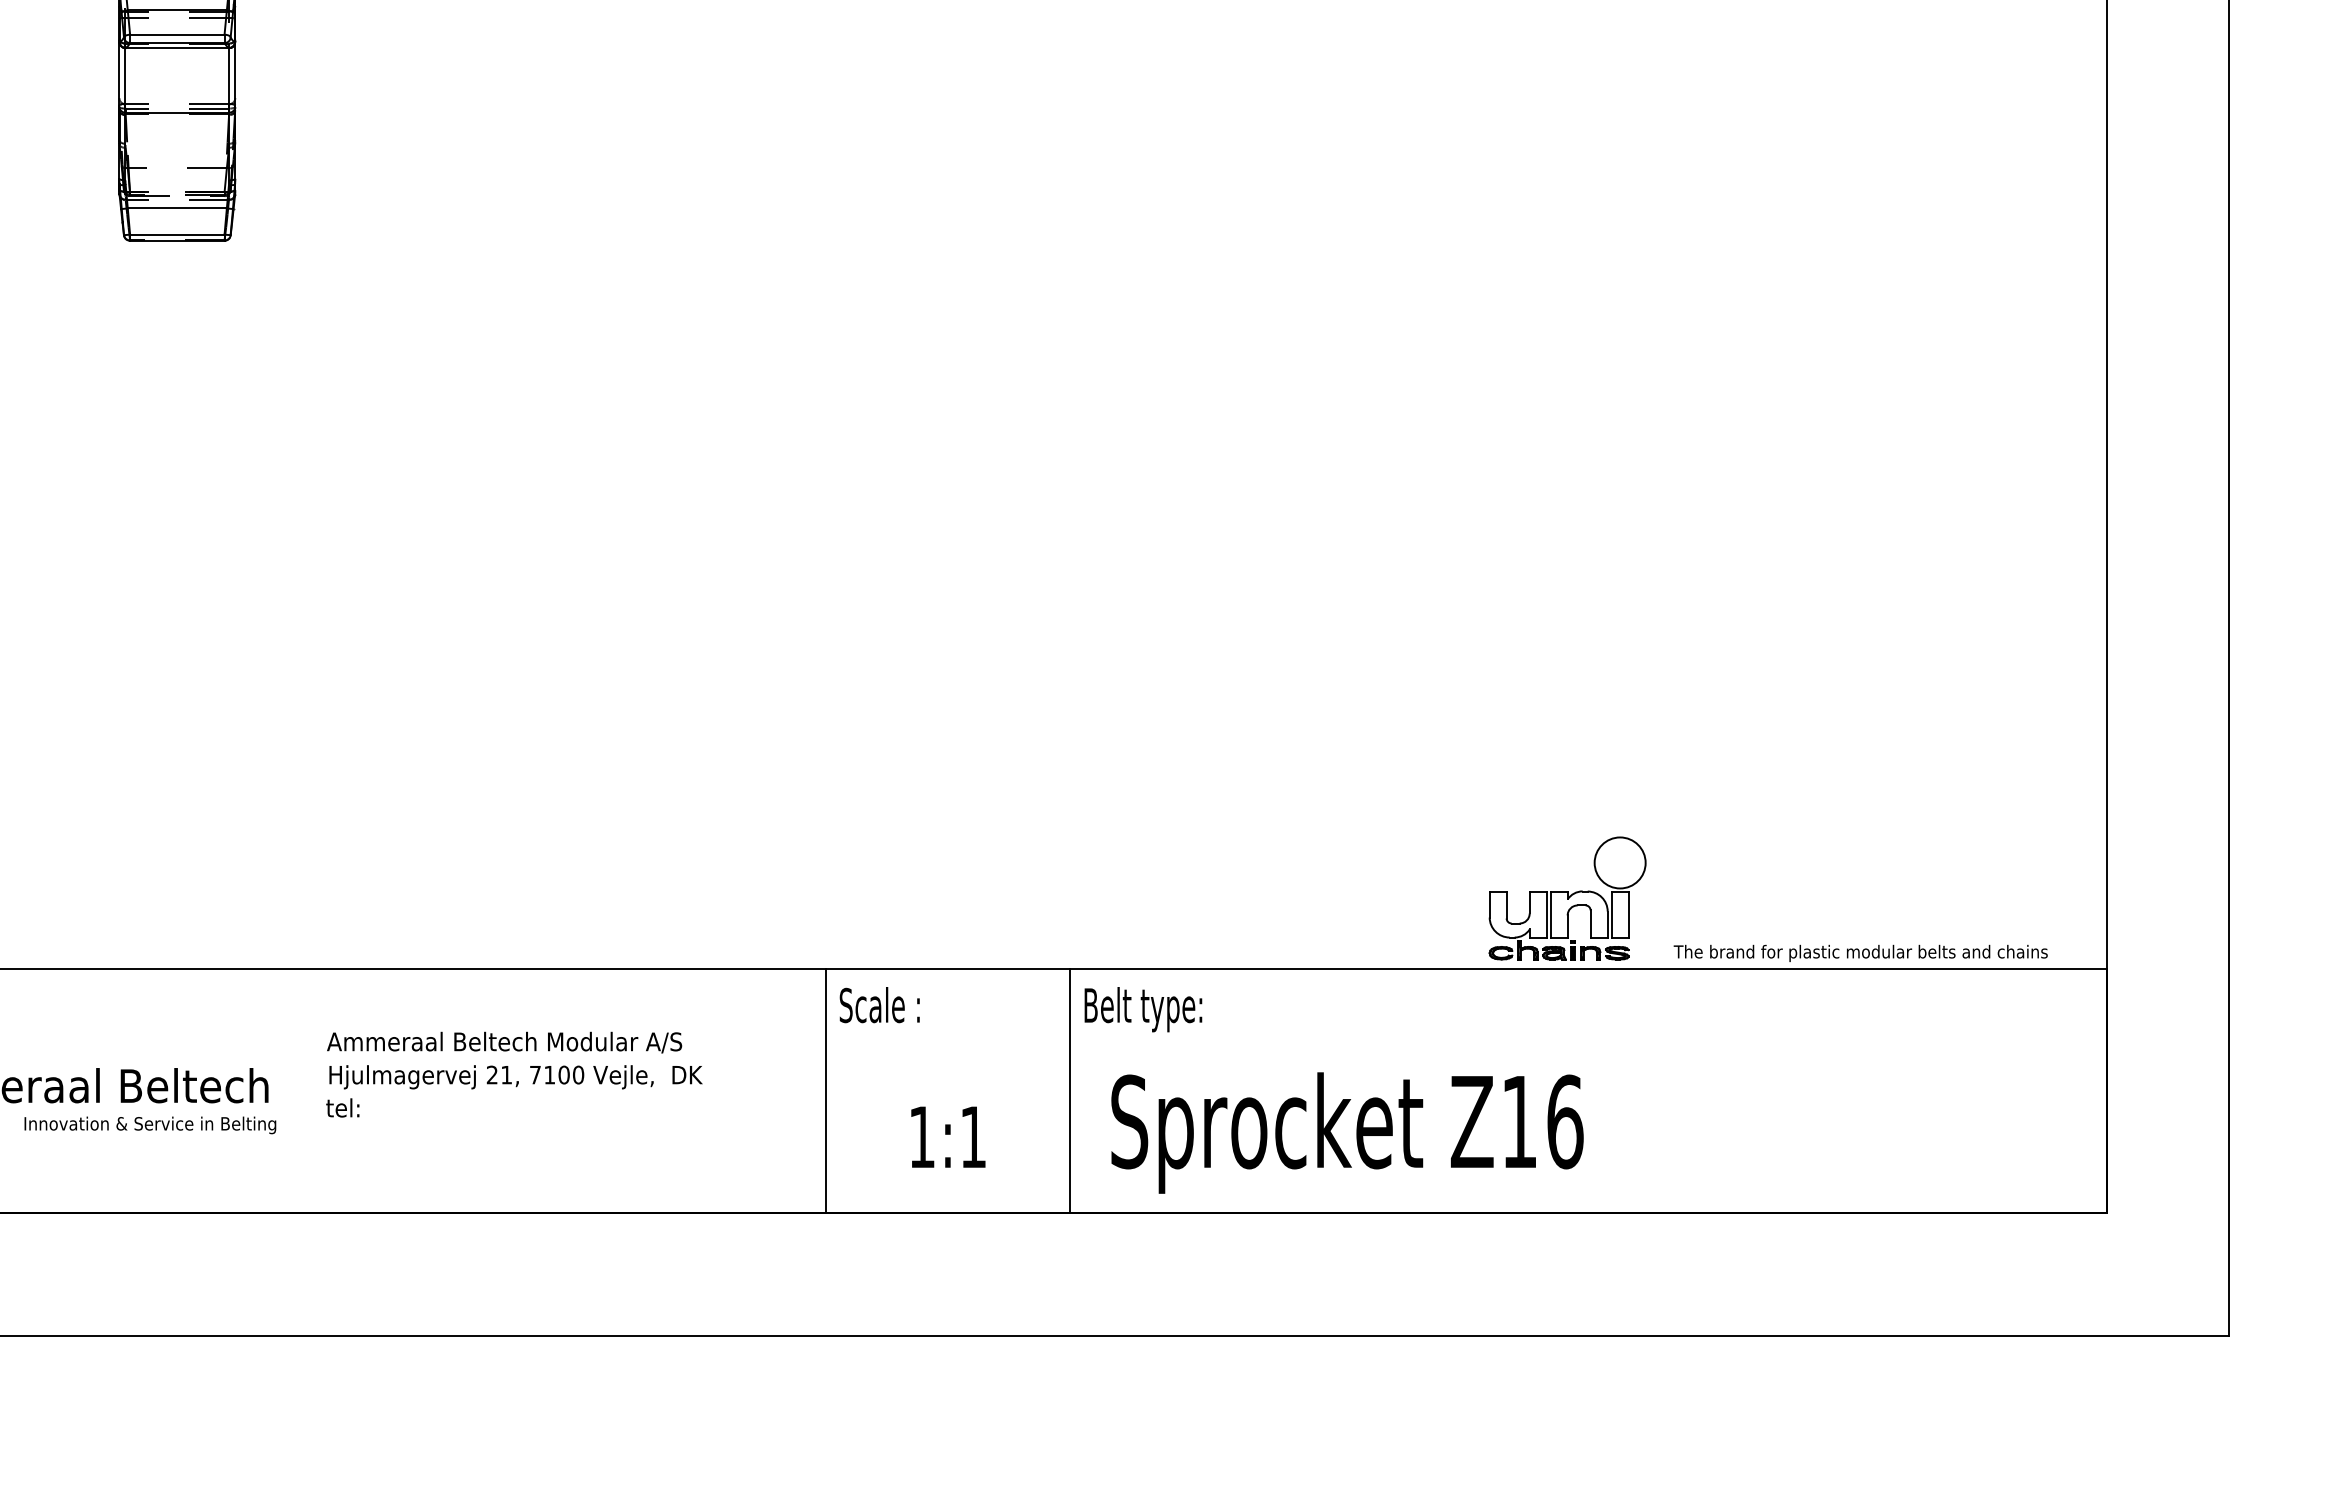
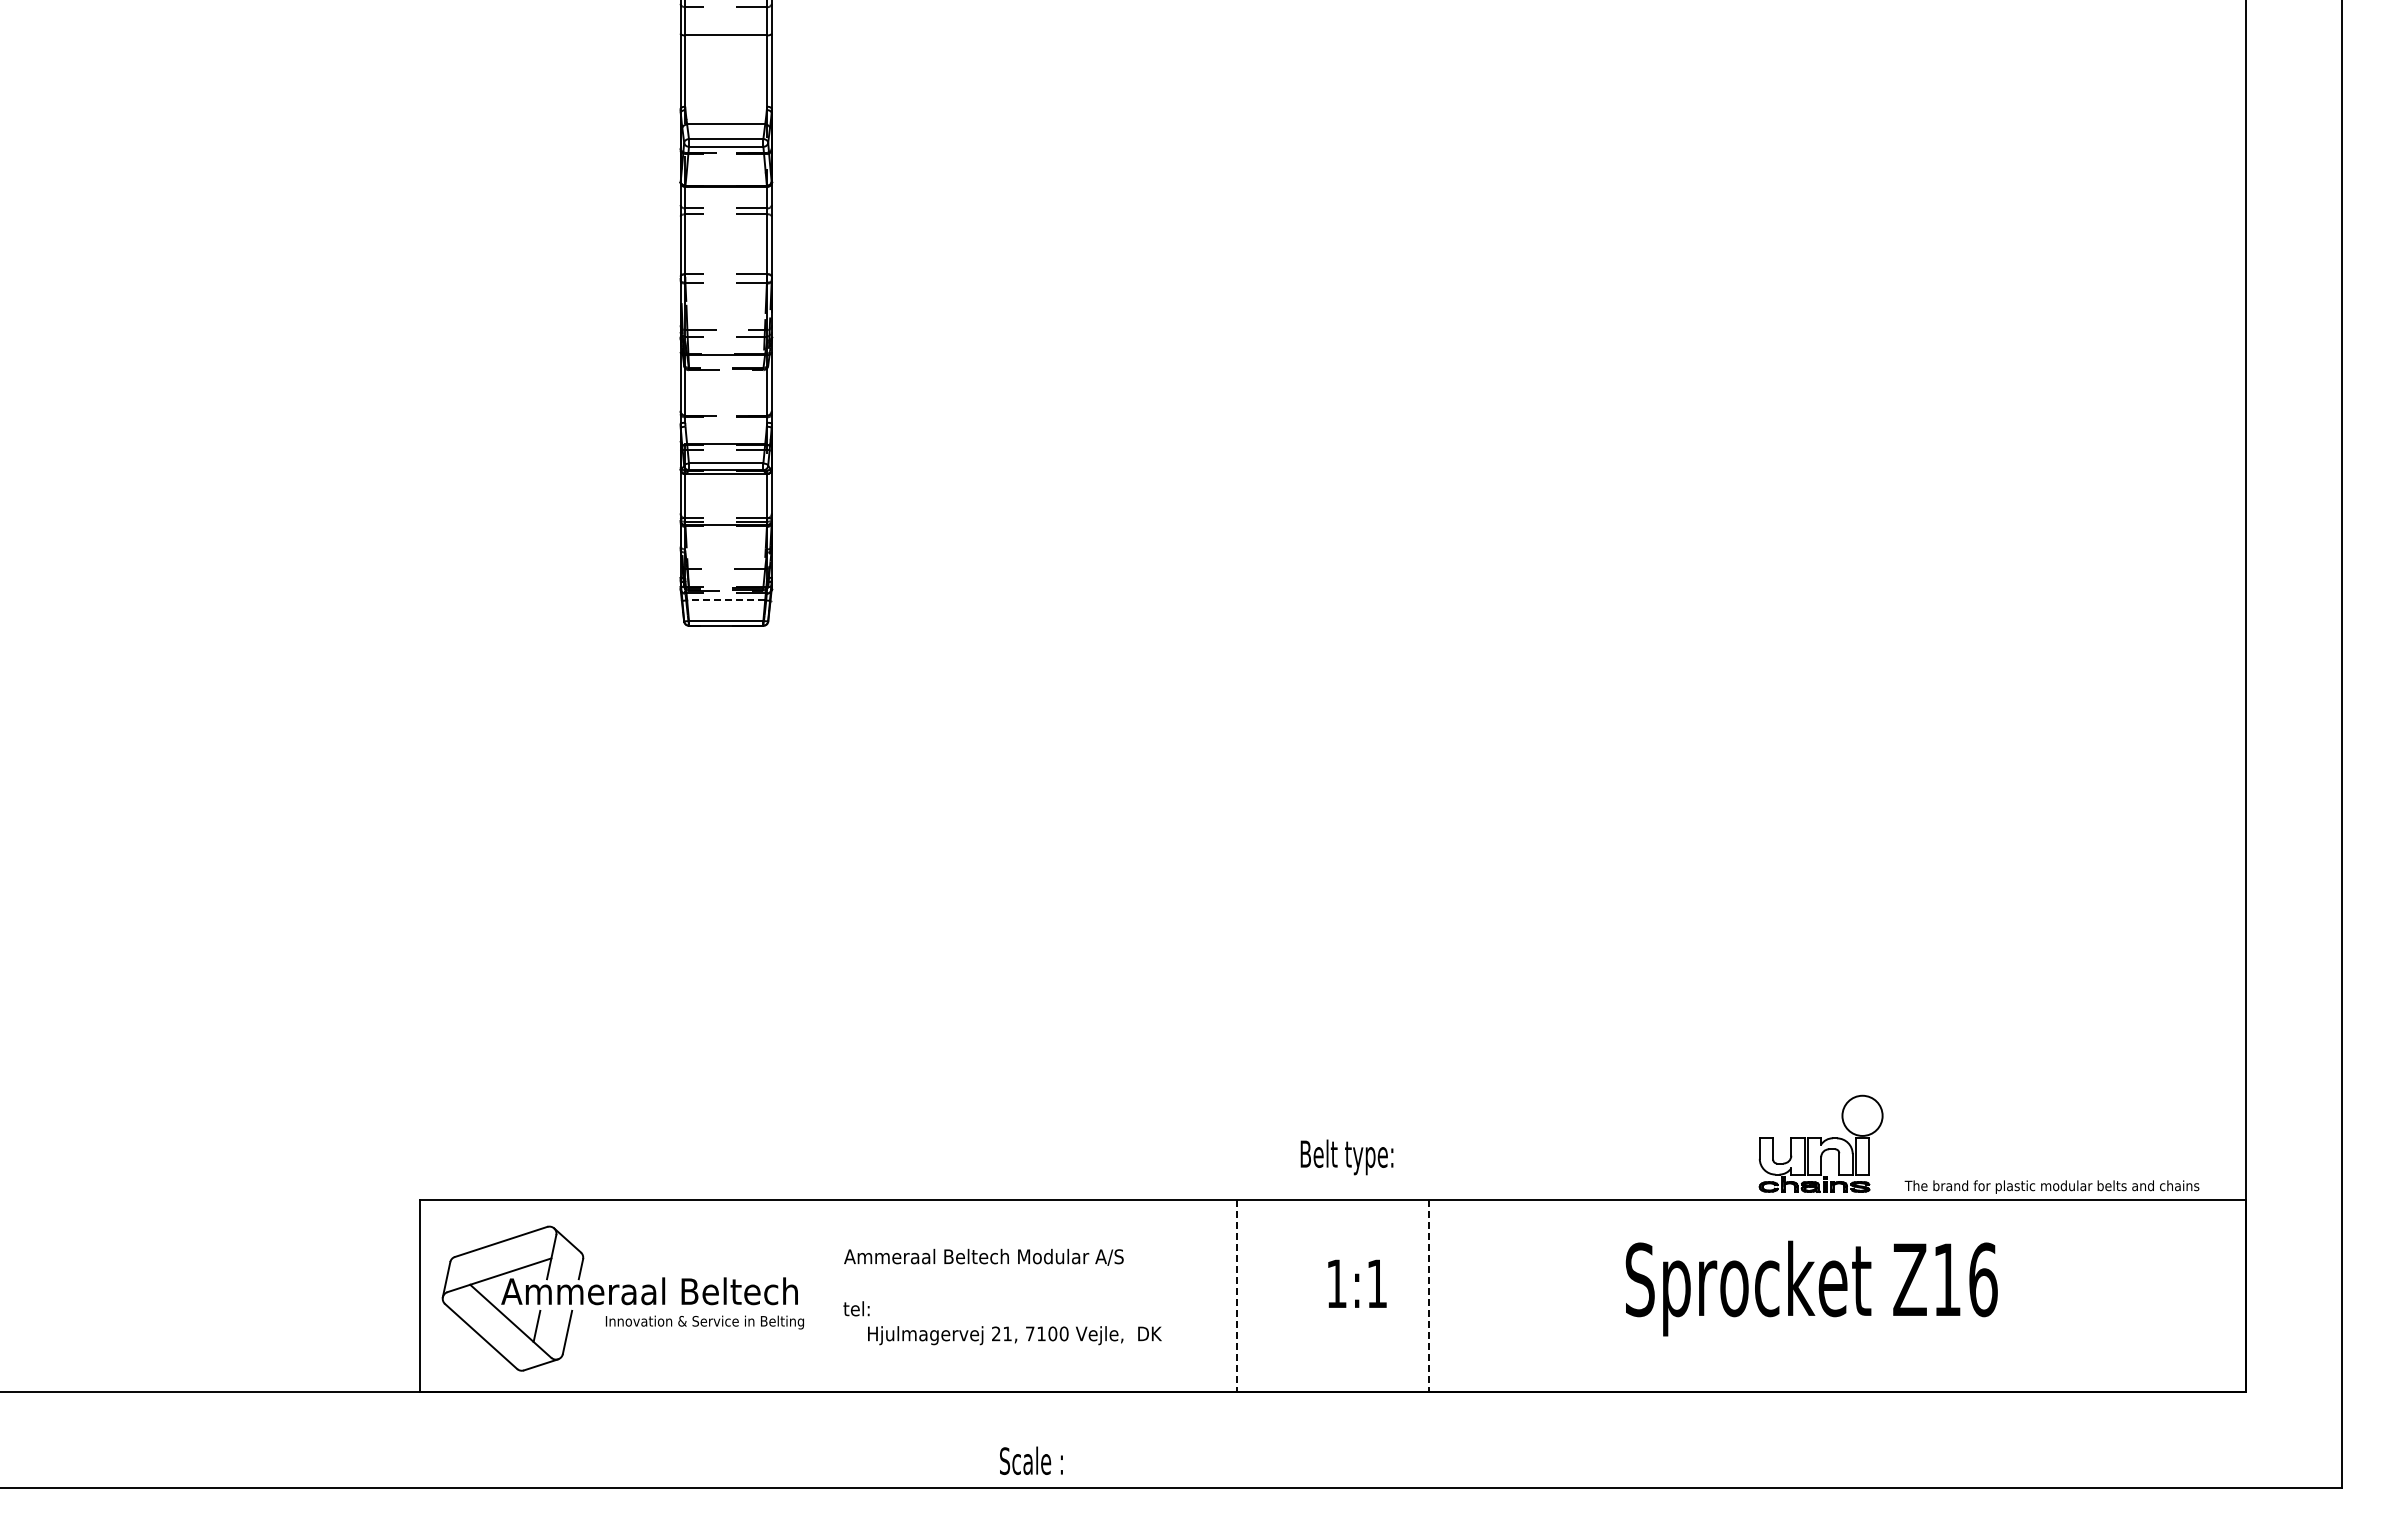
line: (176, 208) -> (725, 600), solid -> dashed
text: (879, 1004) -> (1031, 1460), moved
text: (1142, 1009) -> (1346, 1157), moved
text: (515, 1077) -> (1014, 1335), moved
line: (825, 1092) -> (1236, 1296), solid -> dashed
line: (1070, 1092) -> (1429, 1296), solid -> dashed
text: (1347, 1132) -> (1811, 1288), moved
text: (948, 1136) -> (1357, 1283), moved

